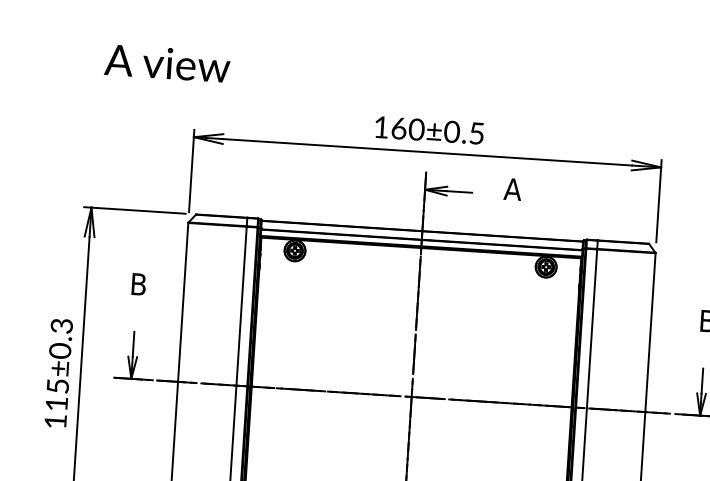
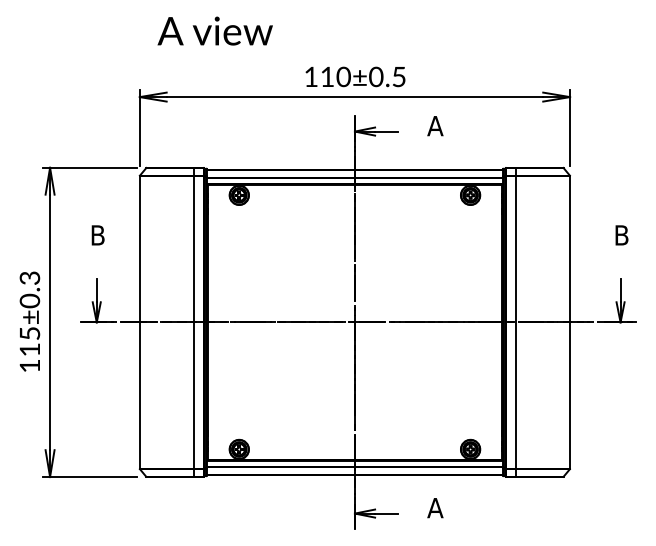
text: (166, 62) -> (214, 30), moved
text: (399, 127) -> (327, 76), 160±0.5 -> 110±0.5

